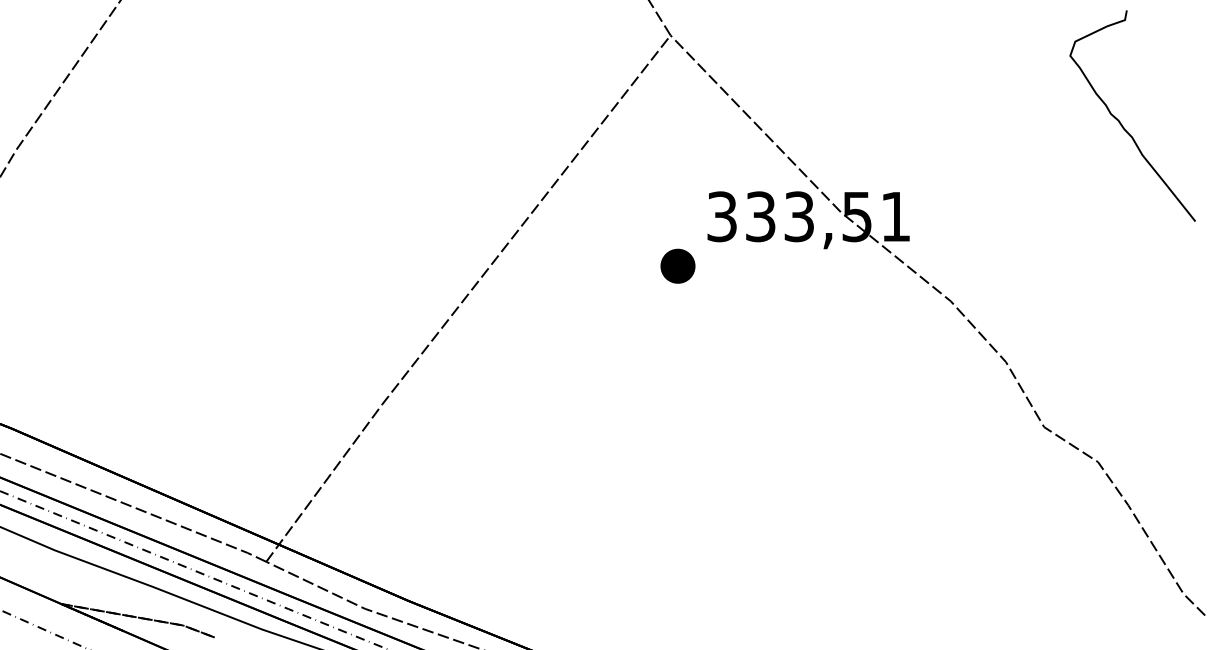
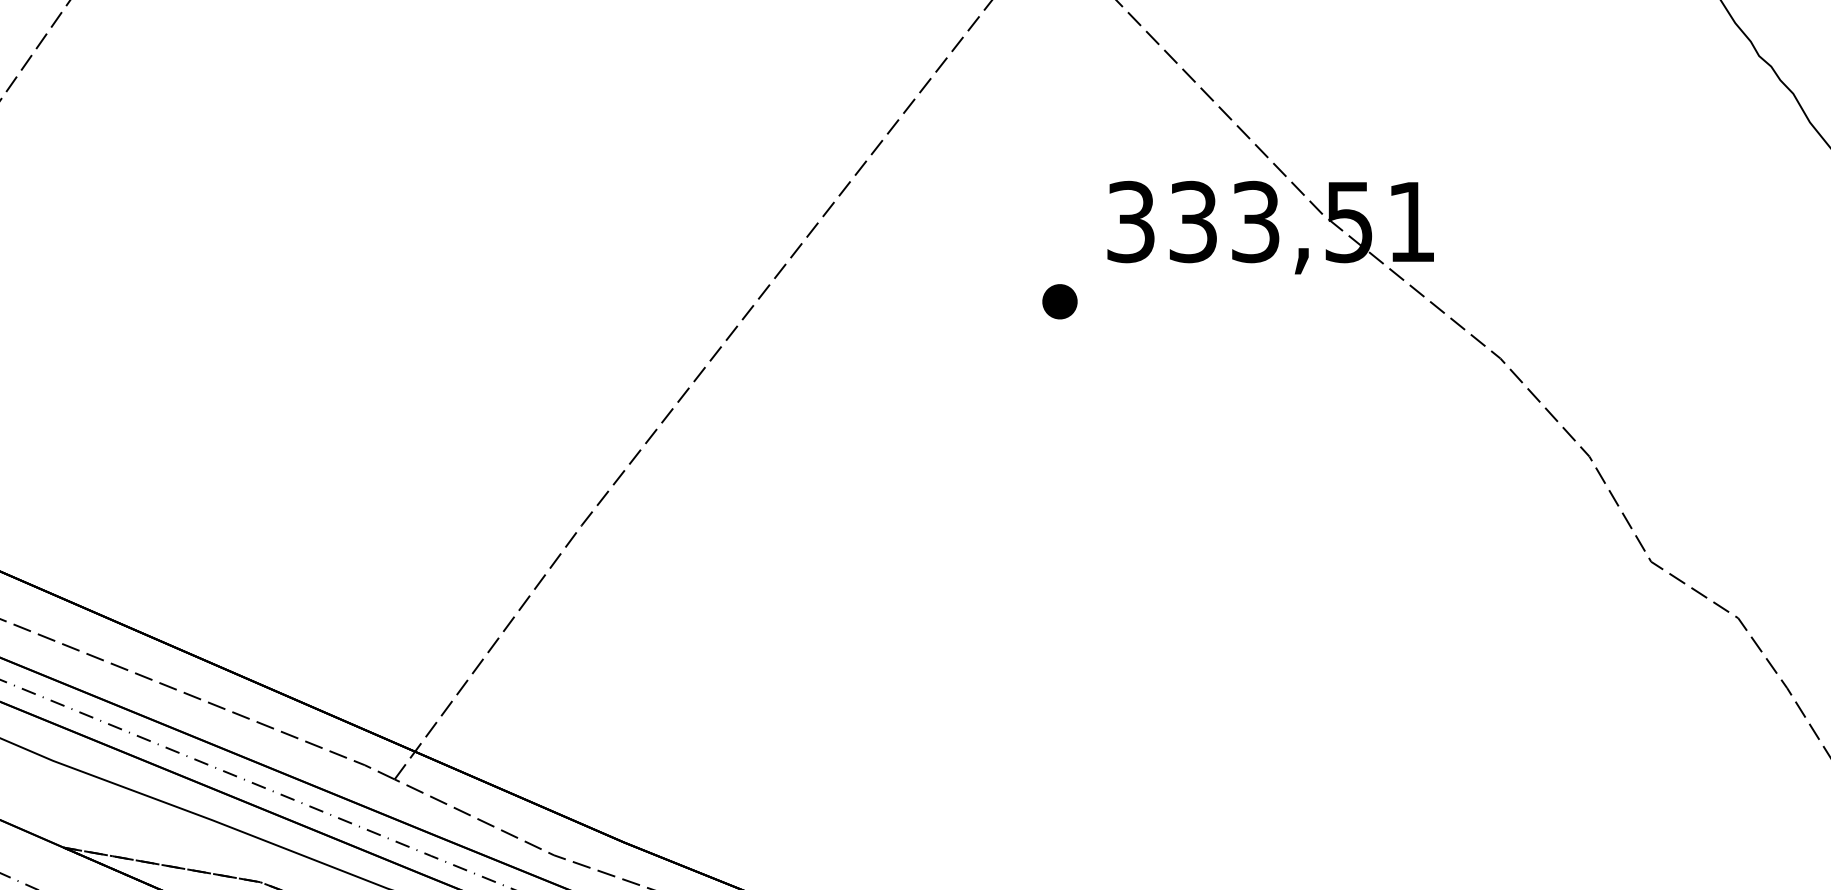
part: (678, 265) -> (1060, 300), size x0.62

